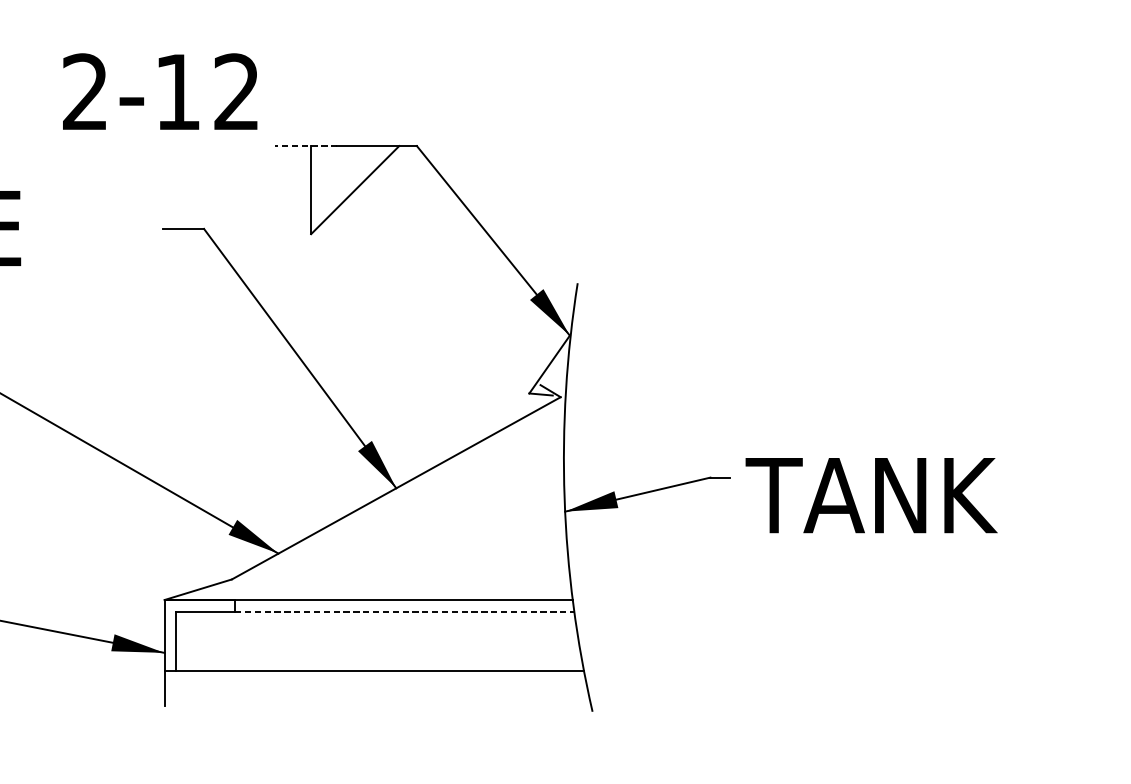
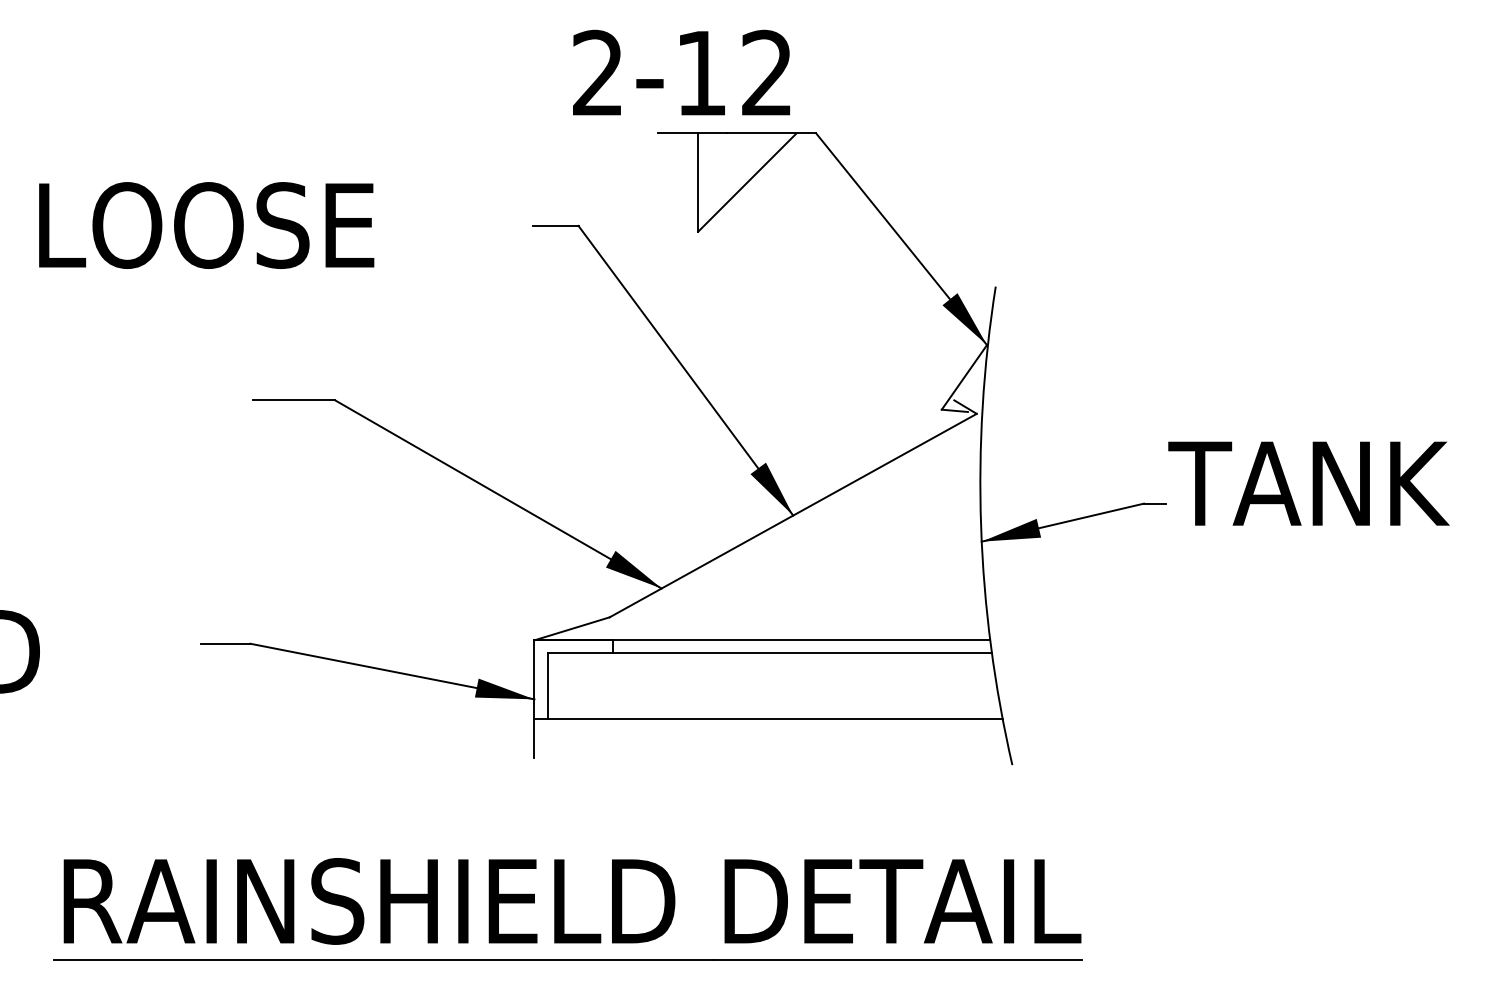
text: (160, 91) -> (681, 72), moved
line: (306, 146) -> (692, 133), dashed -> solid
text: (871, 495) -> (1308, 483), moved
line: (405, 611) -> (803, 653), dashed -> solid

